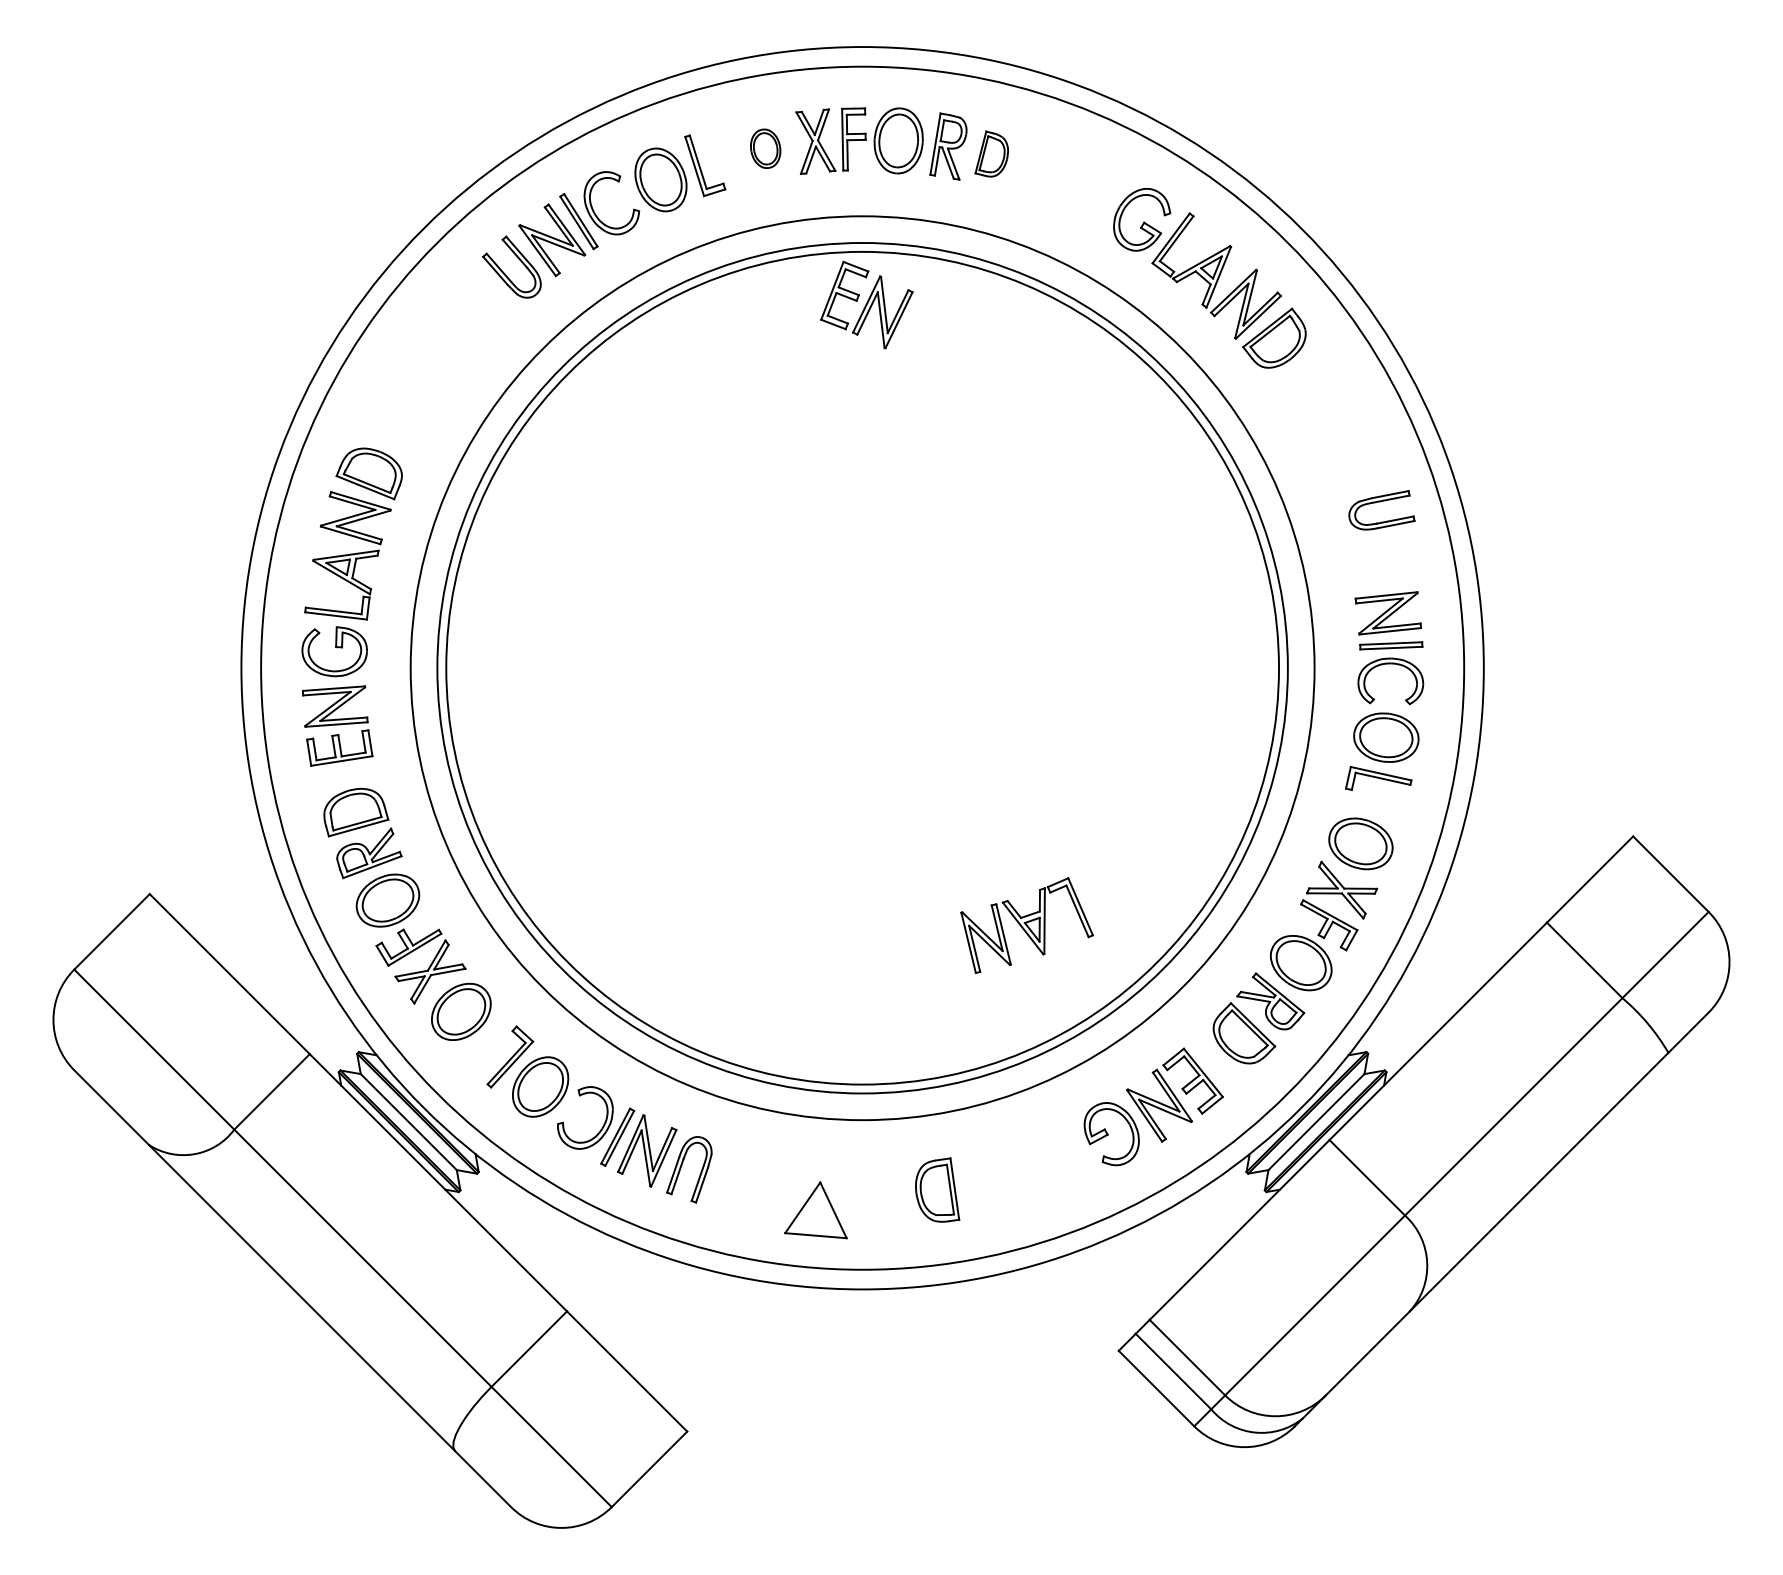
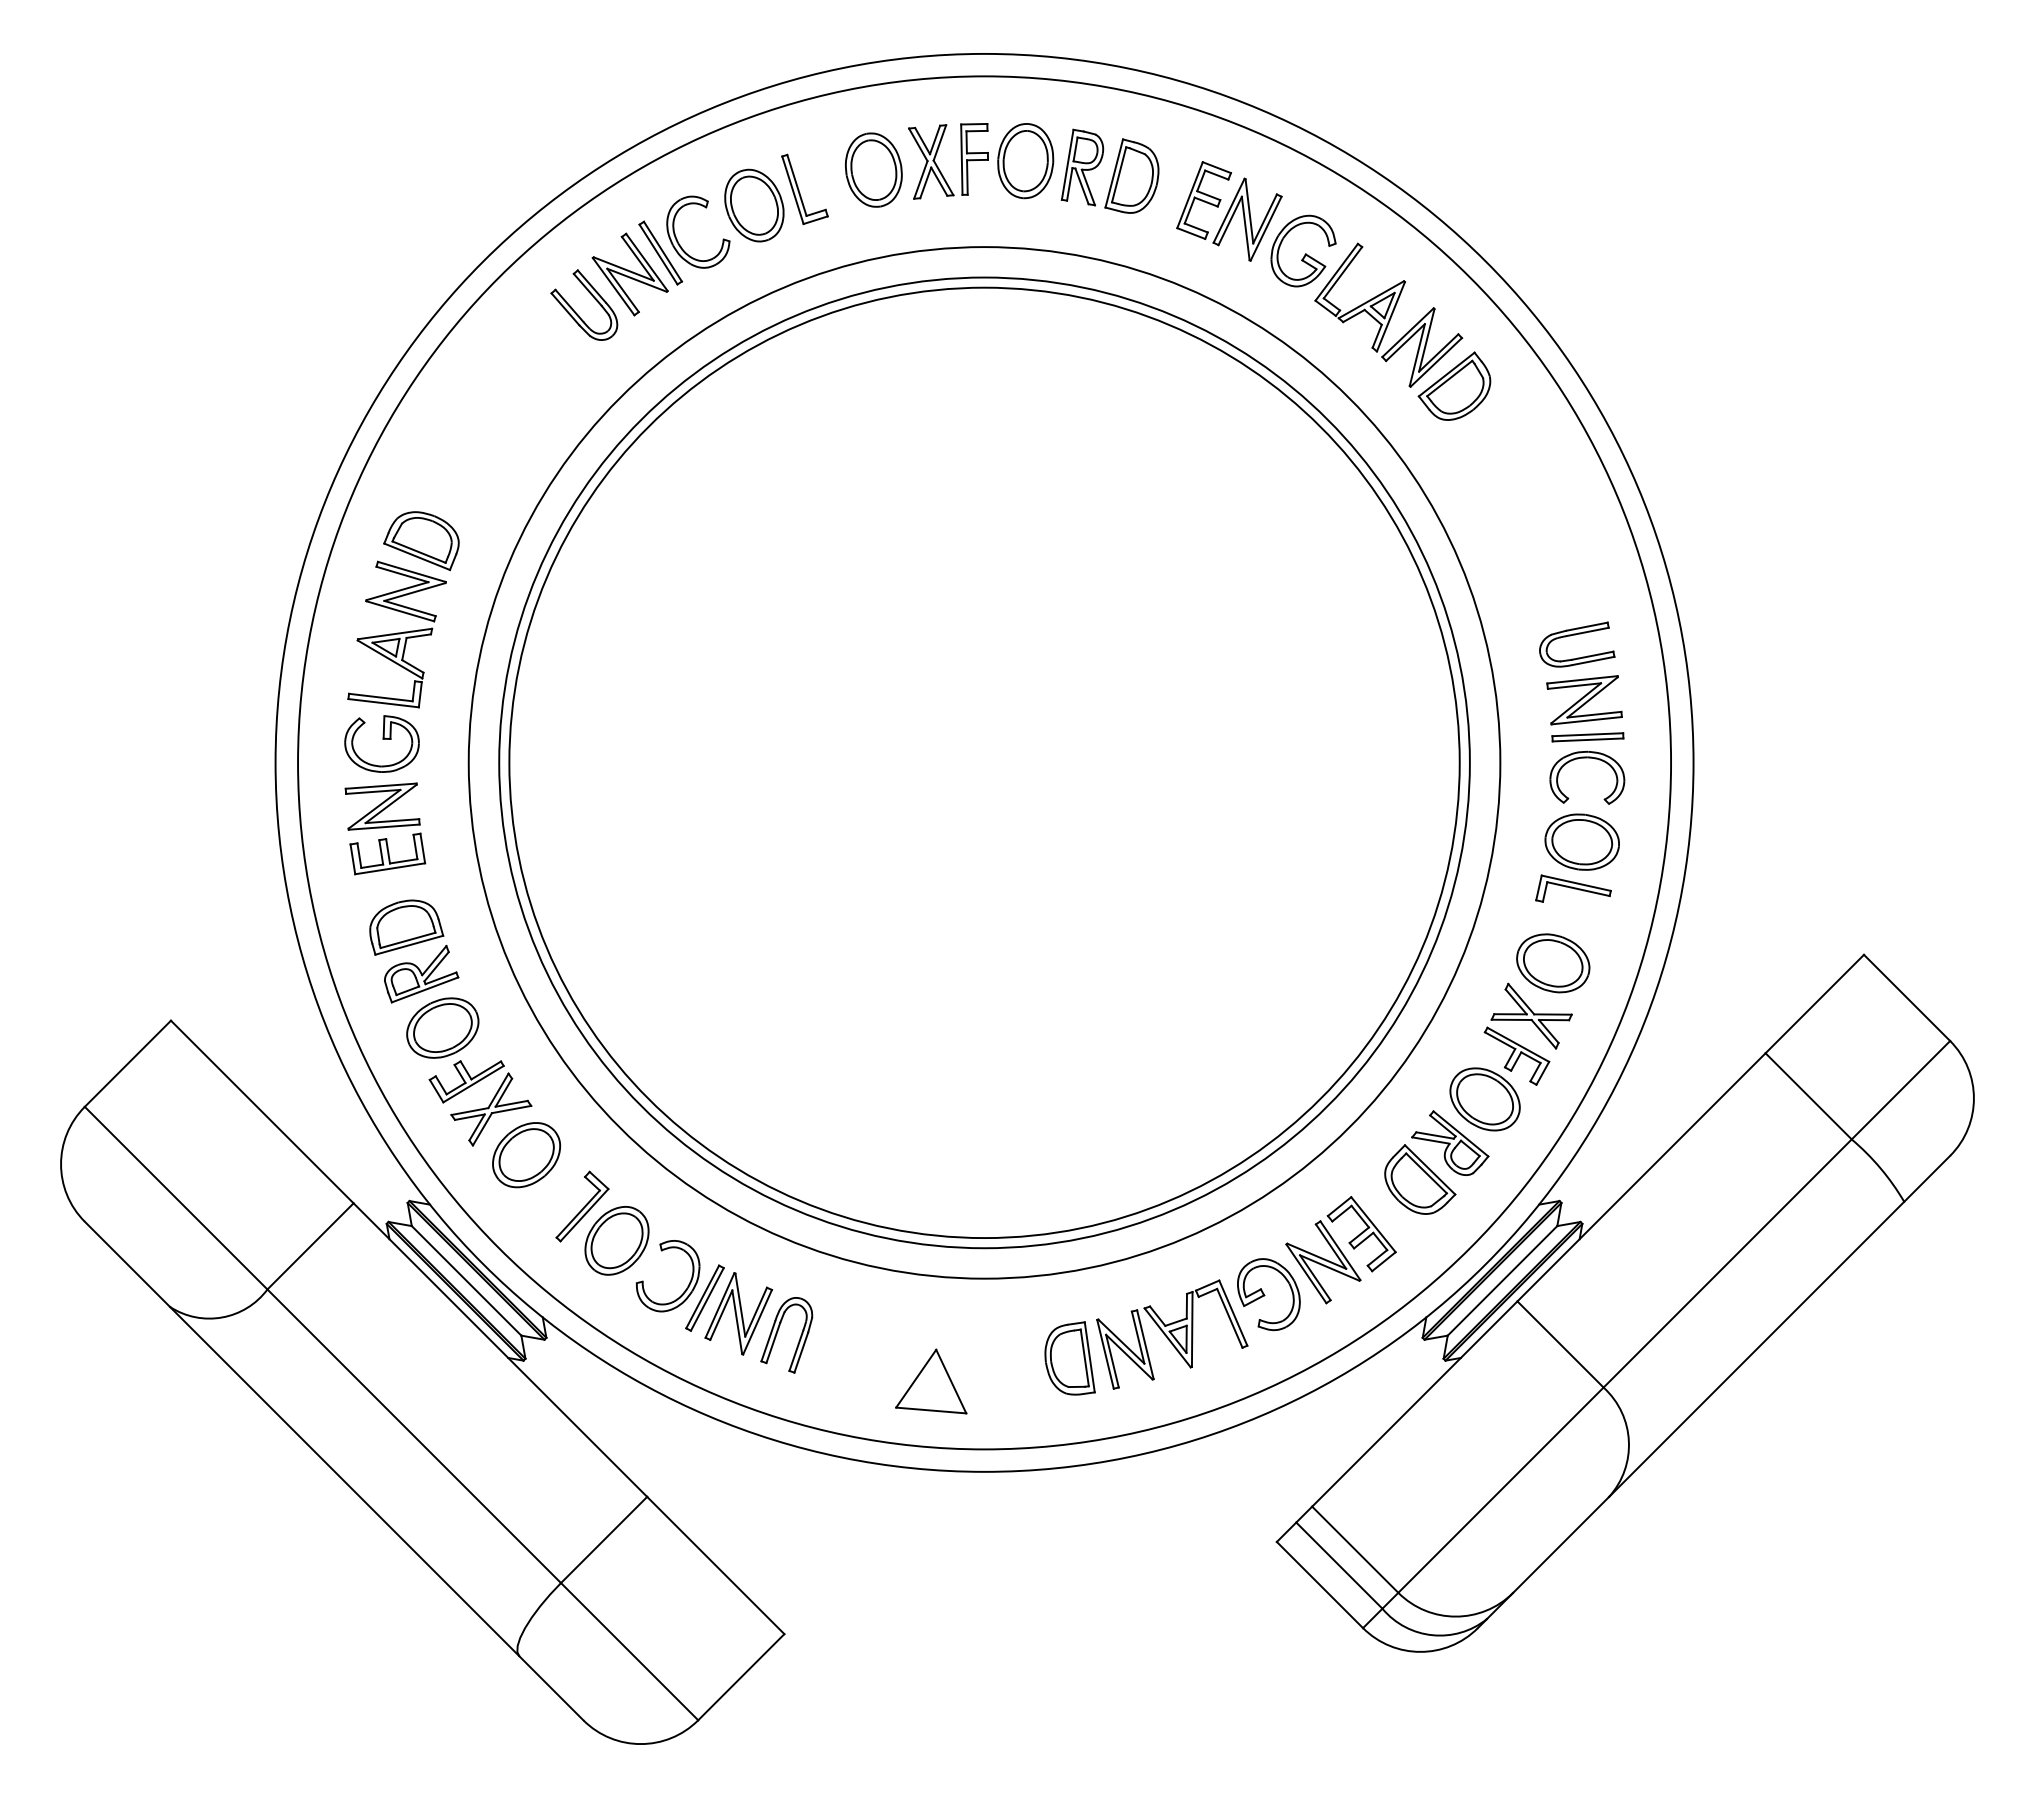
part: (765, 148) -> (873, 169), size x1.67
part: (991, 153) -> (1131, 175), size x1.43
part: (866, 305) -> (1229, 211), moved
part: (1380, 502) -> (1575, 635), moved
part: (1027, 925) -> (1172, 1334), moved

